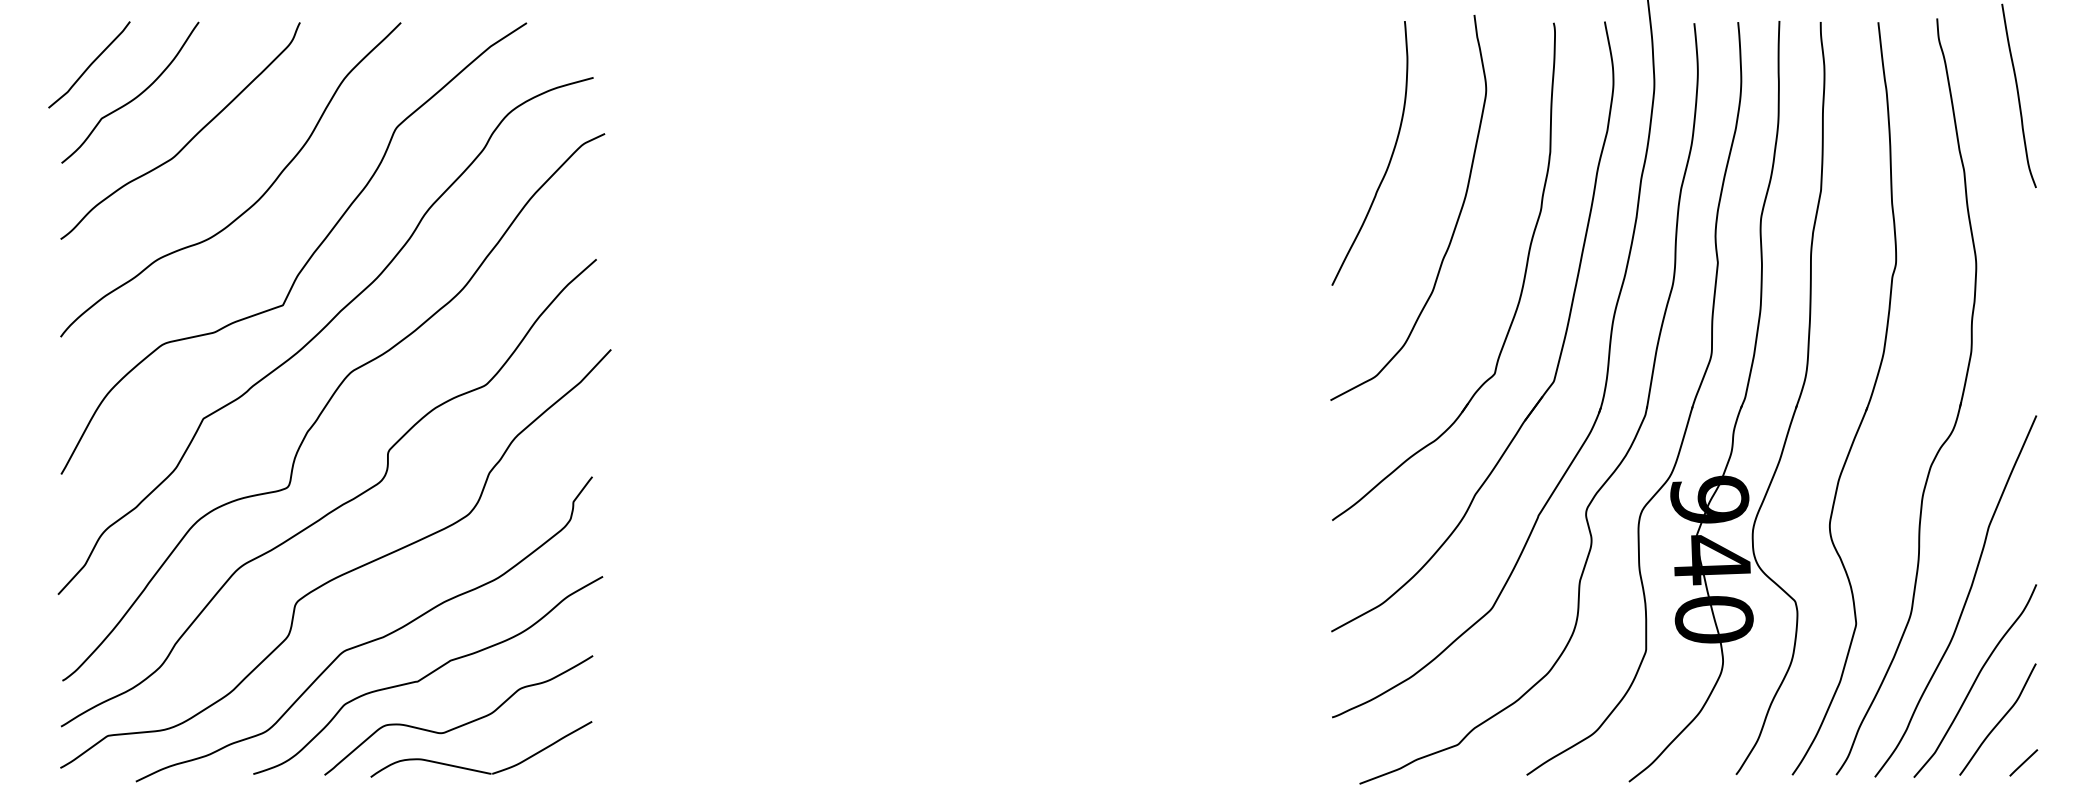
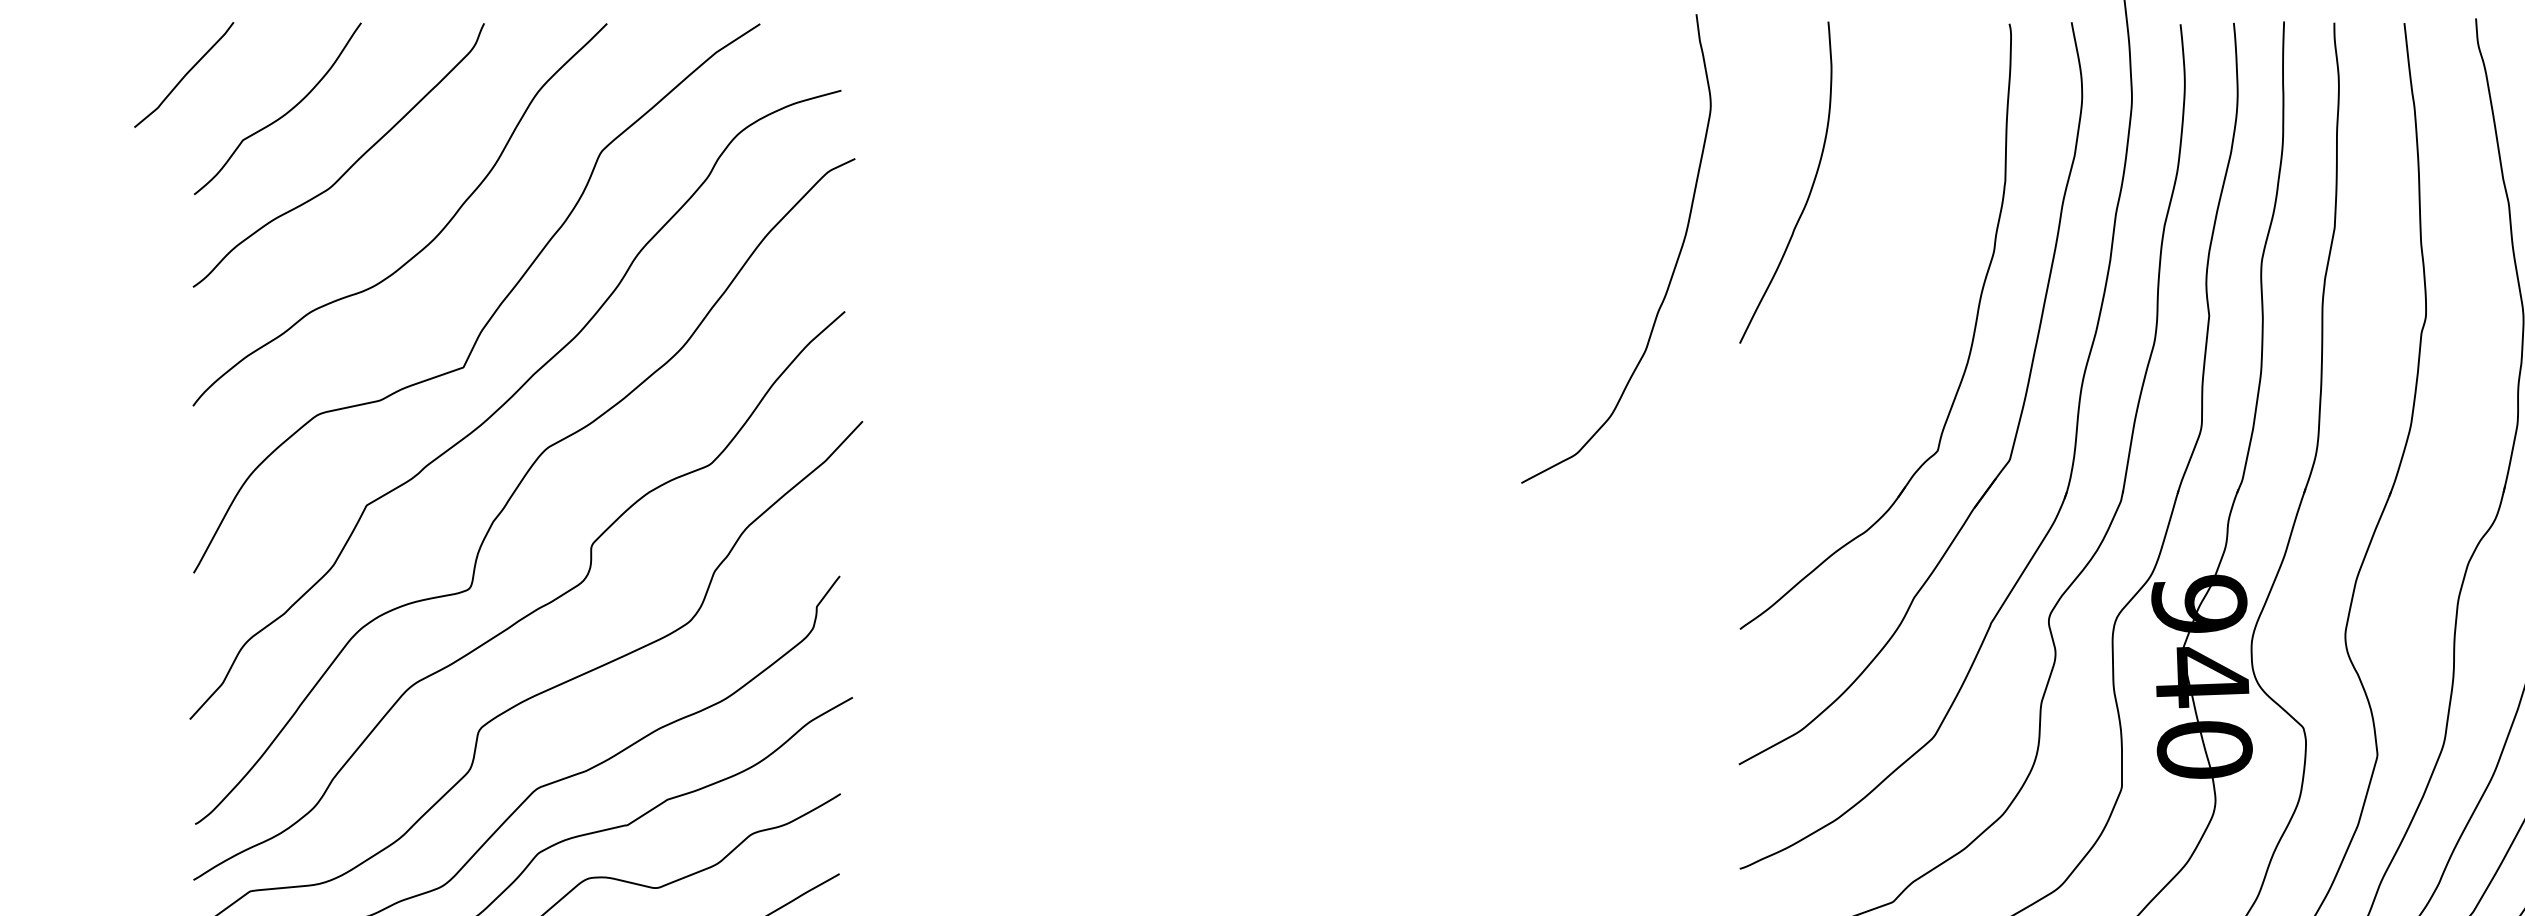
curve: (89, 64) -> (184, 74), moved
curve: (1455, 223) -> (1673, 267), moved

